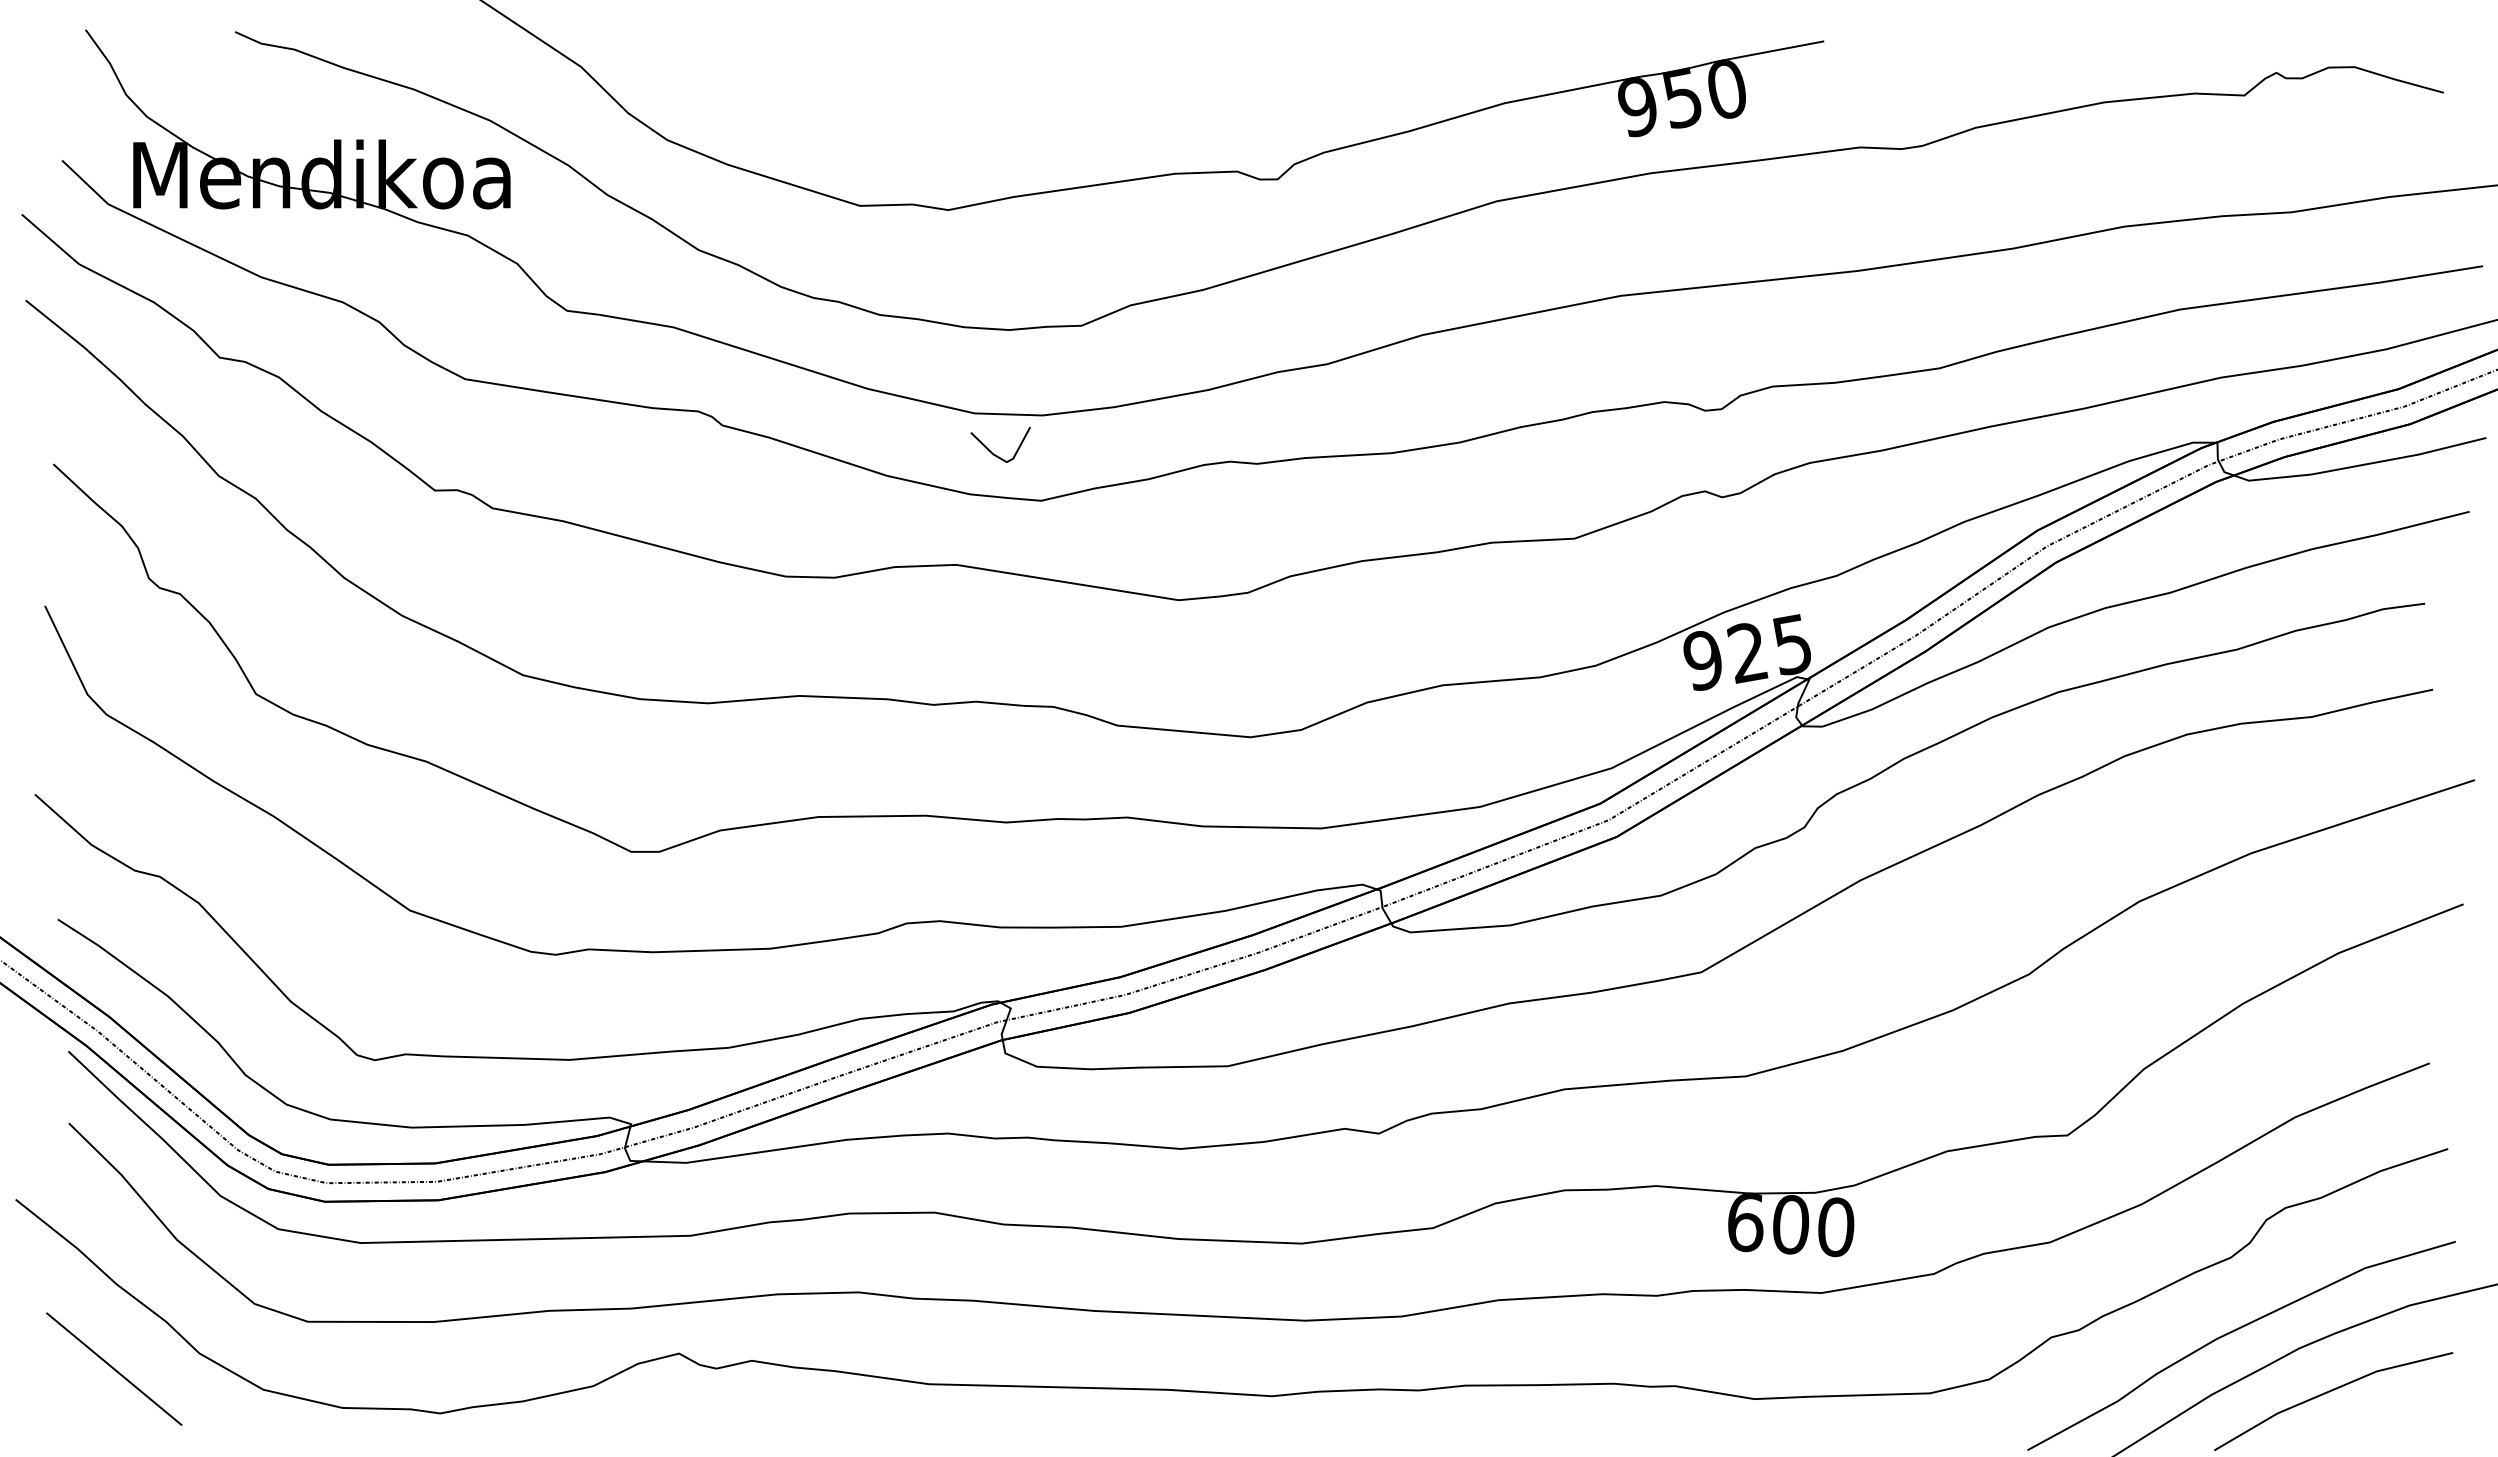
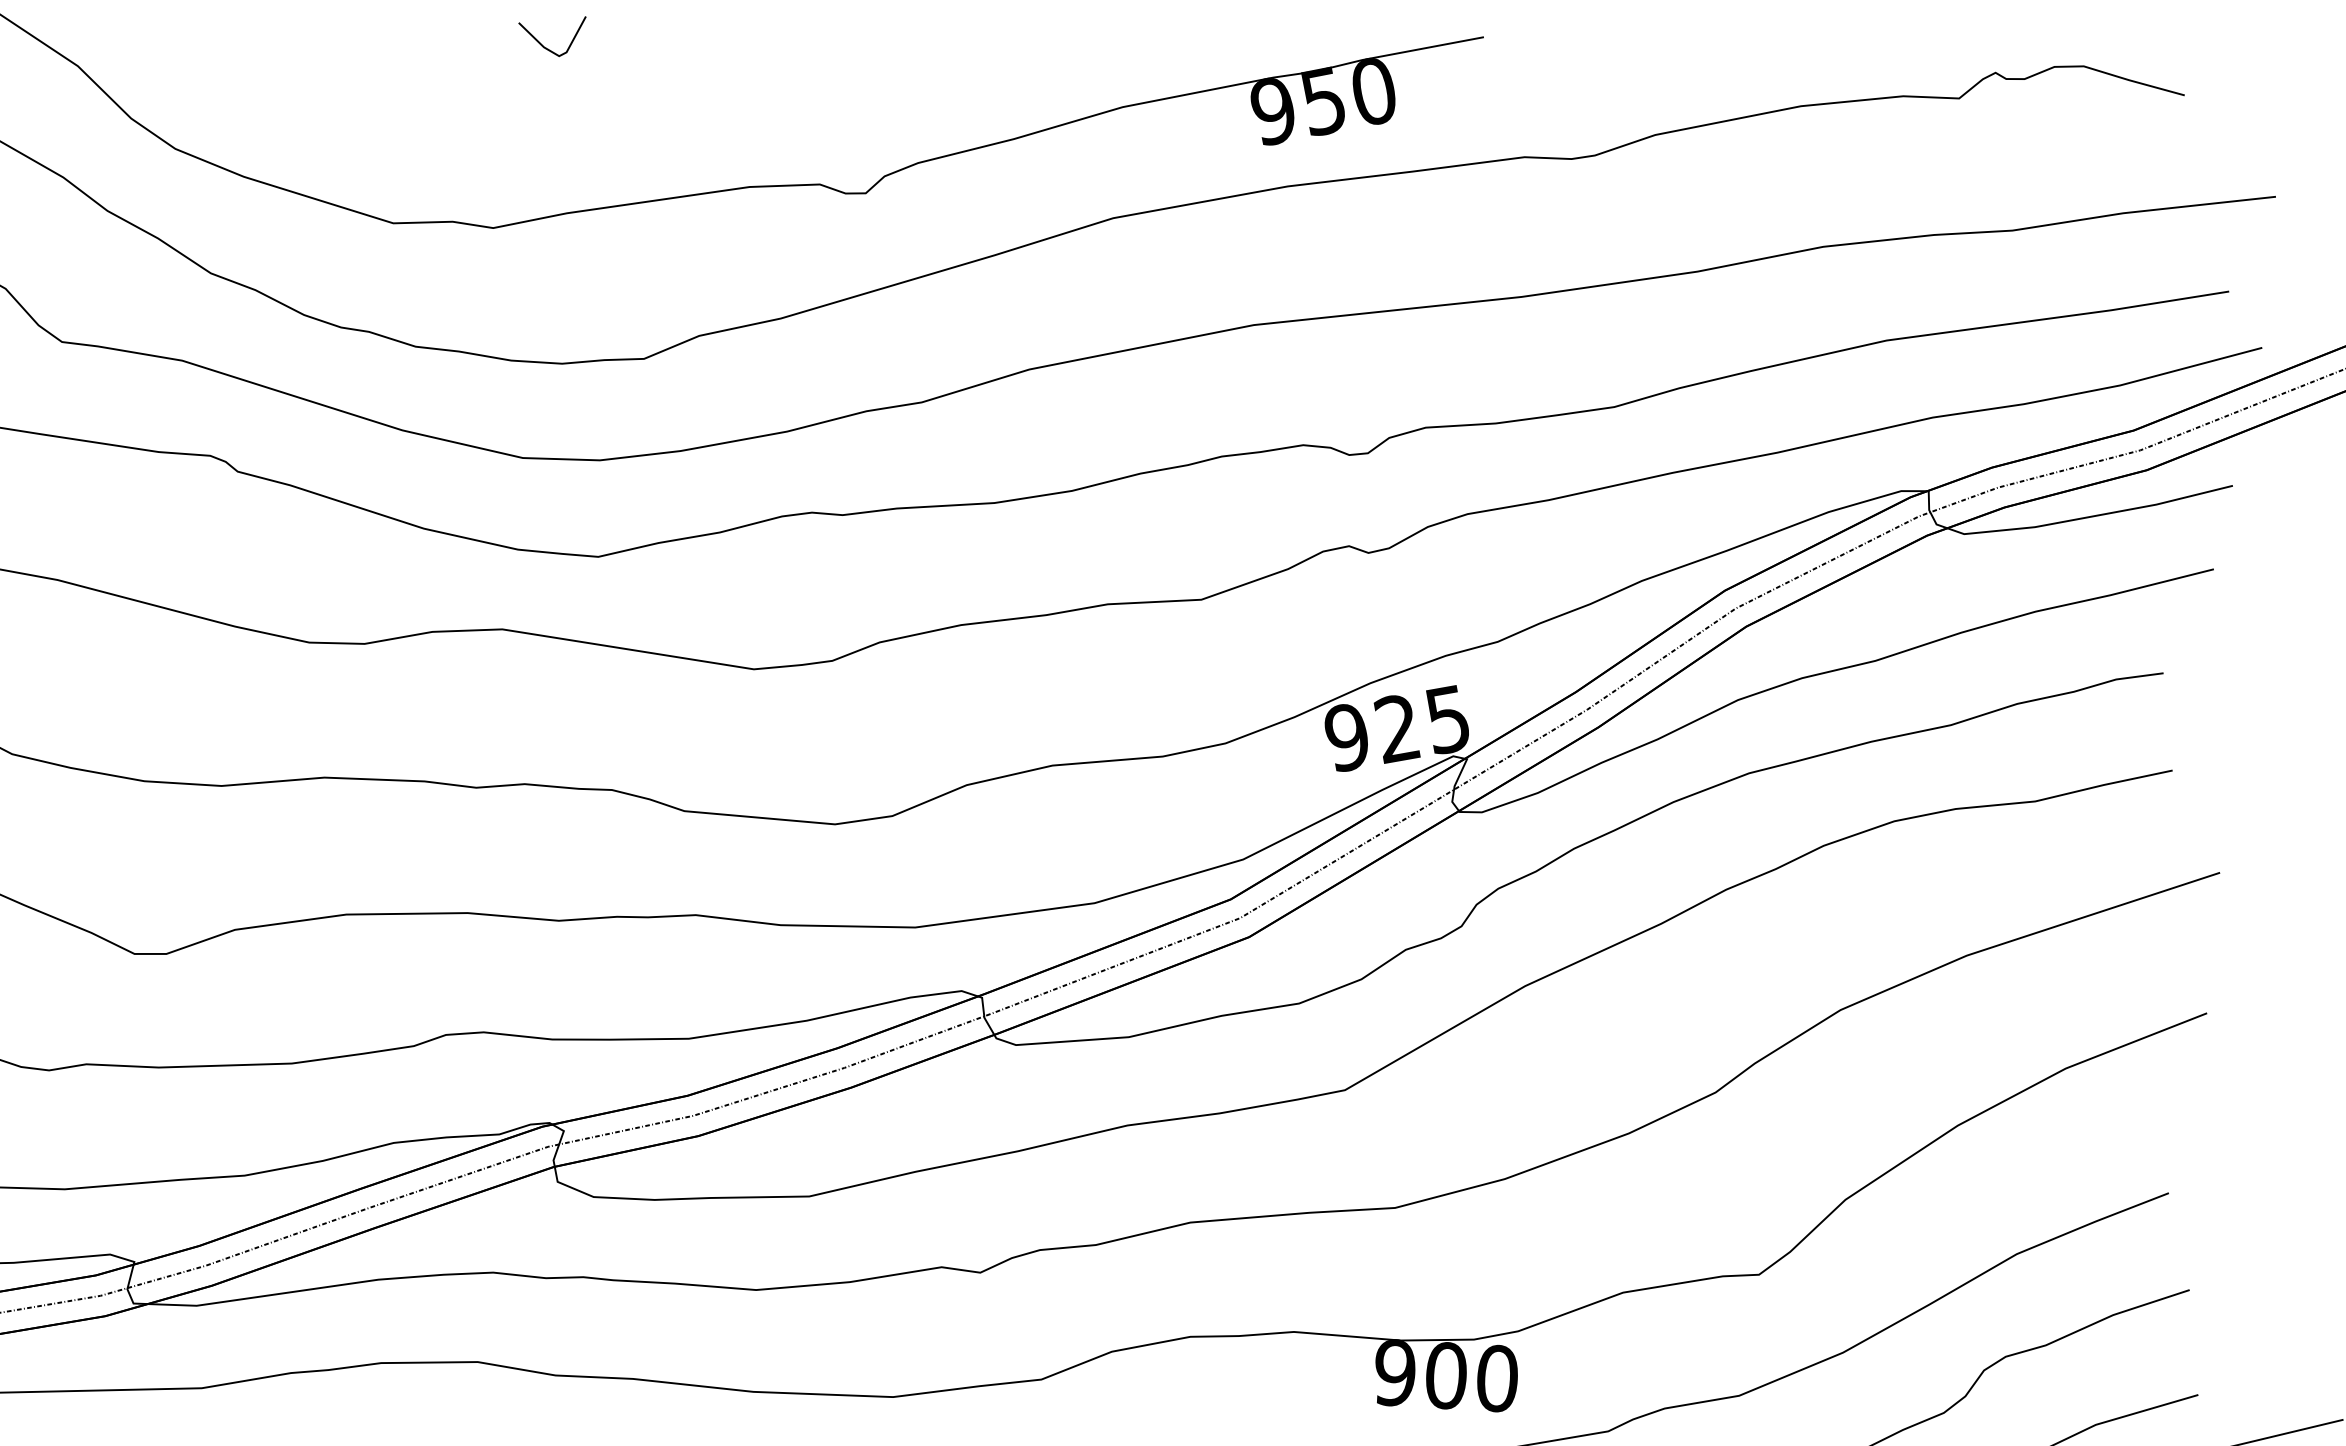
line: (994, 453) -> (545, 46), moved
text: (1745, 1222) -> (1394, 1373), 600 -> 900

